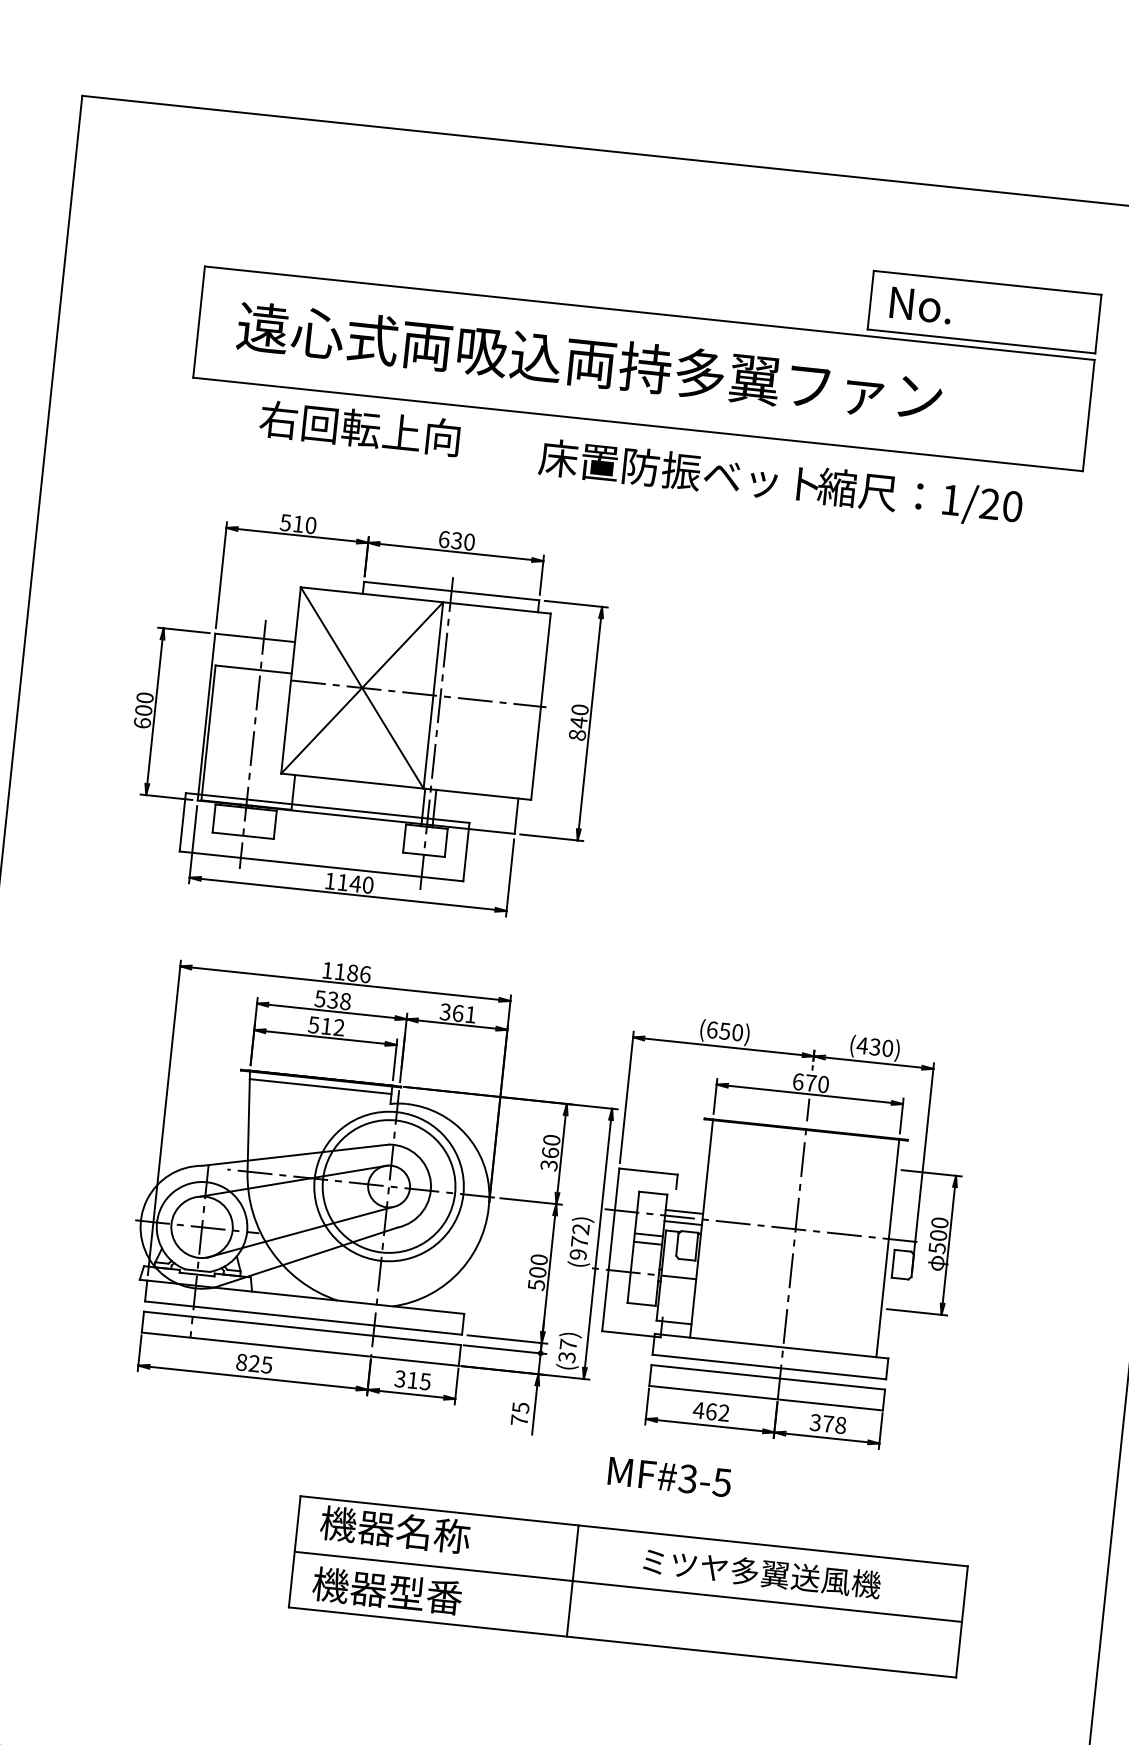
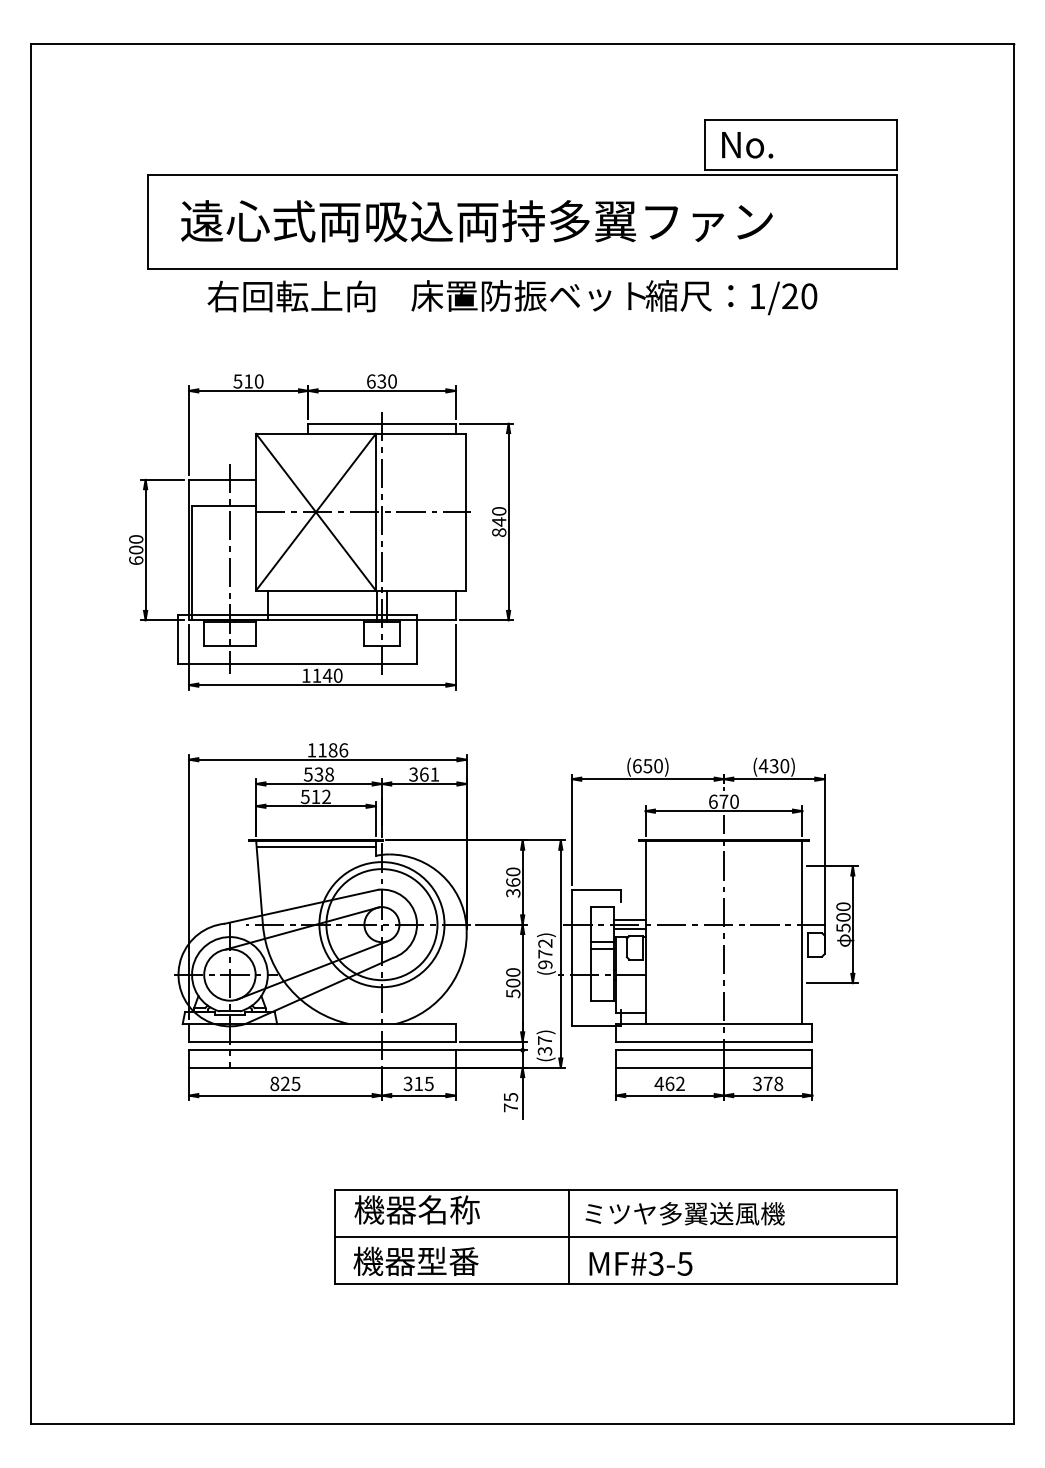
text: (780, 483) -> (614, 297), moved
text: (669, 1476) -> (640, 1263), moved
text: (761, 1572) -> (684, 1213), moved

